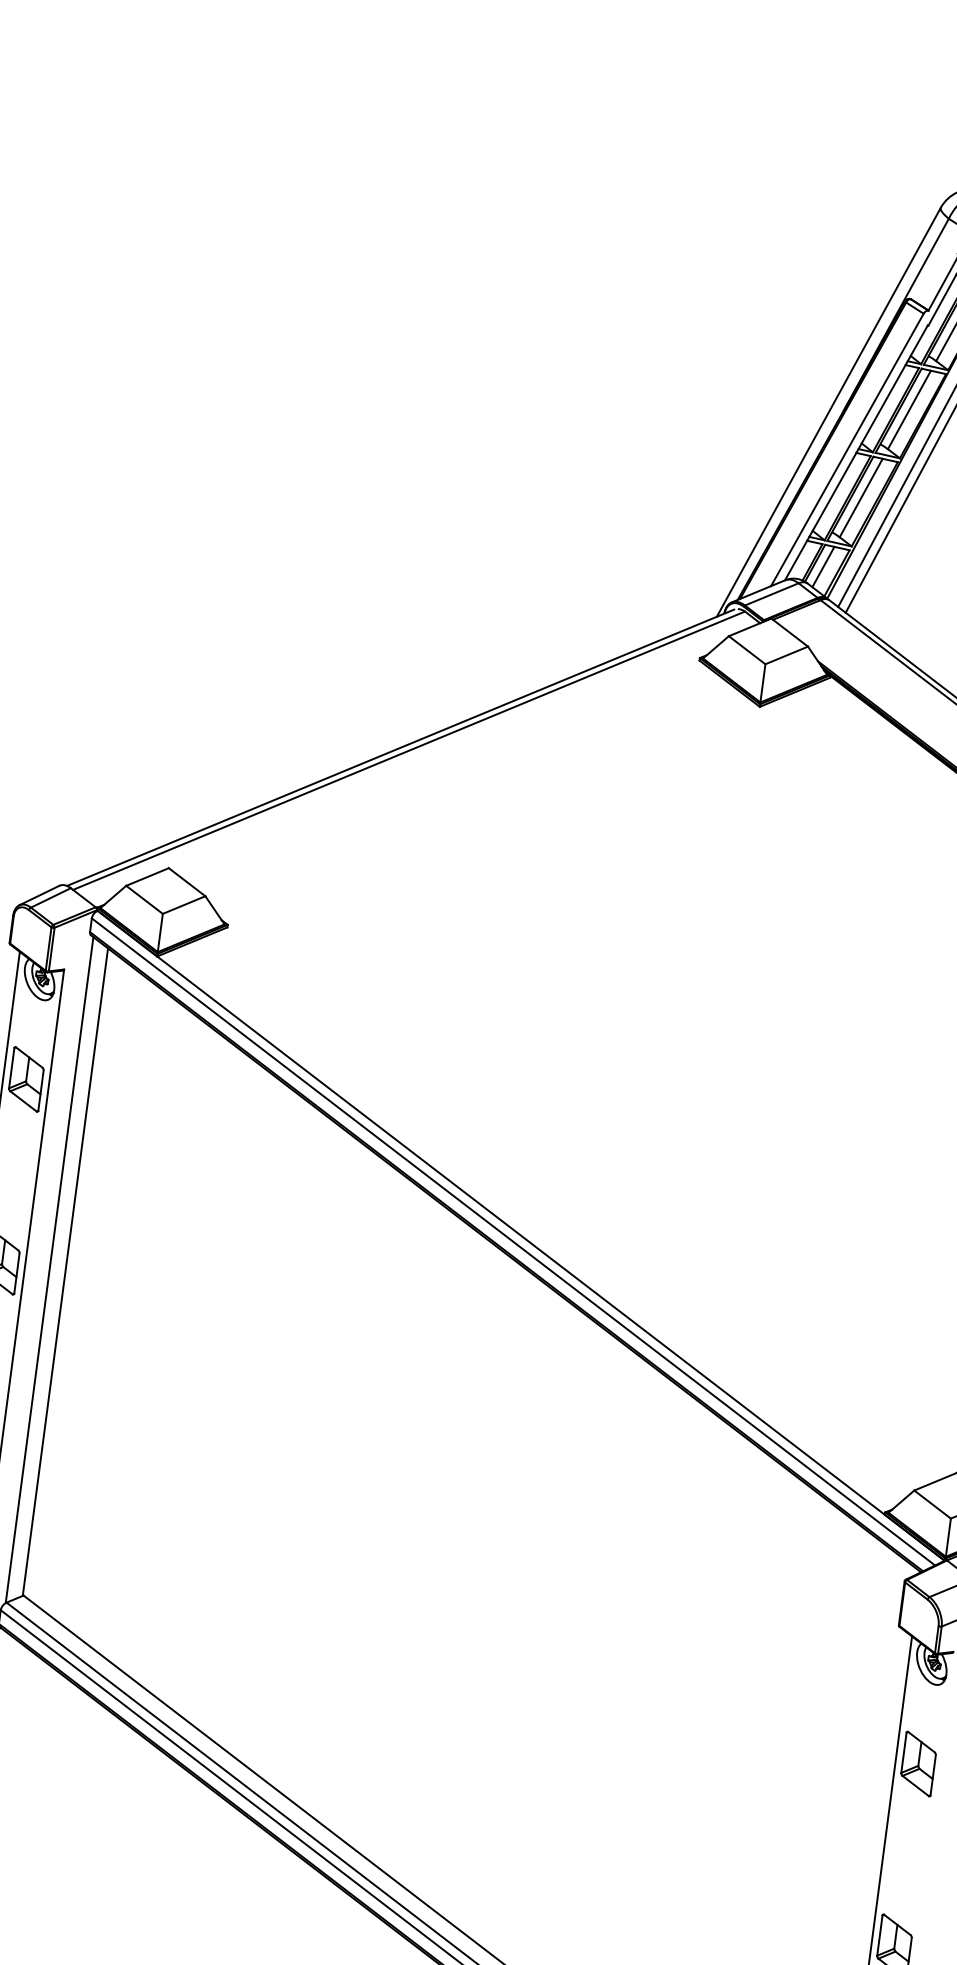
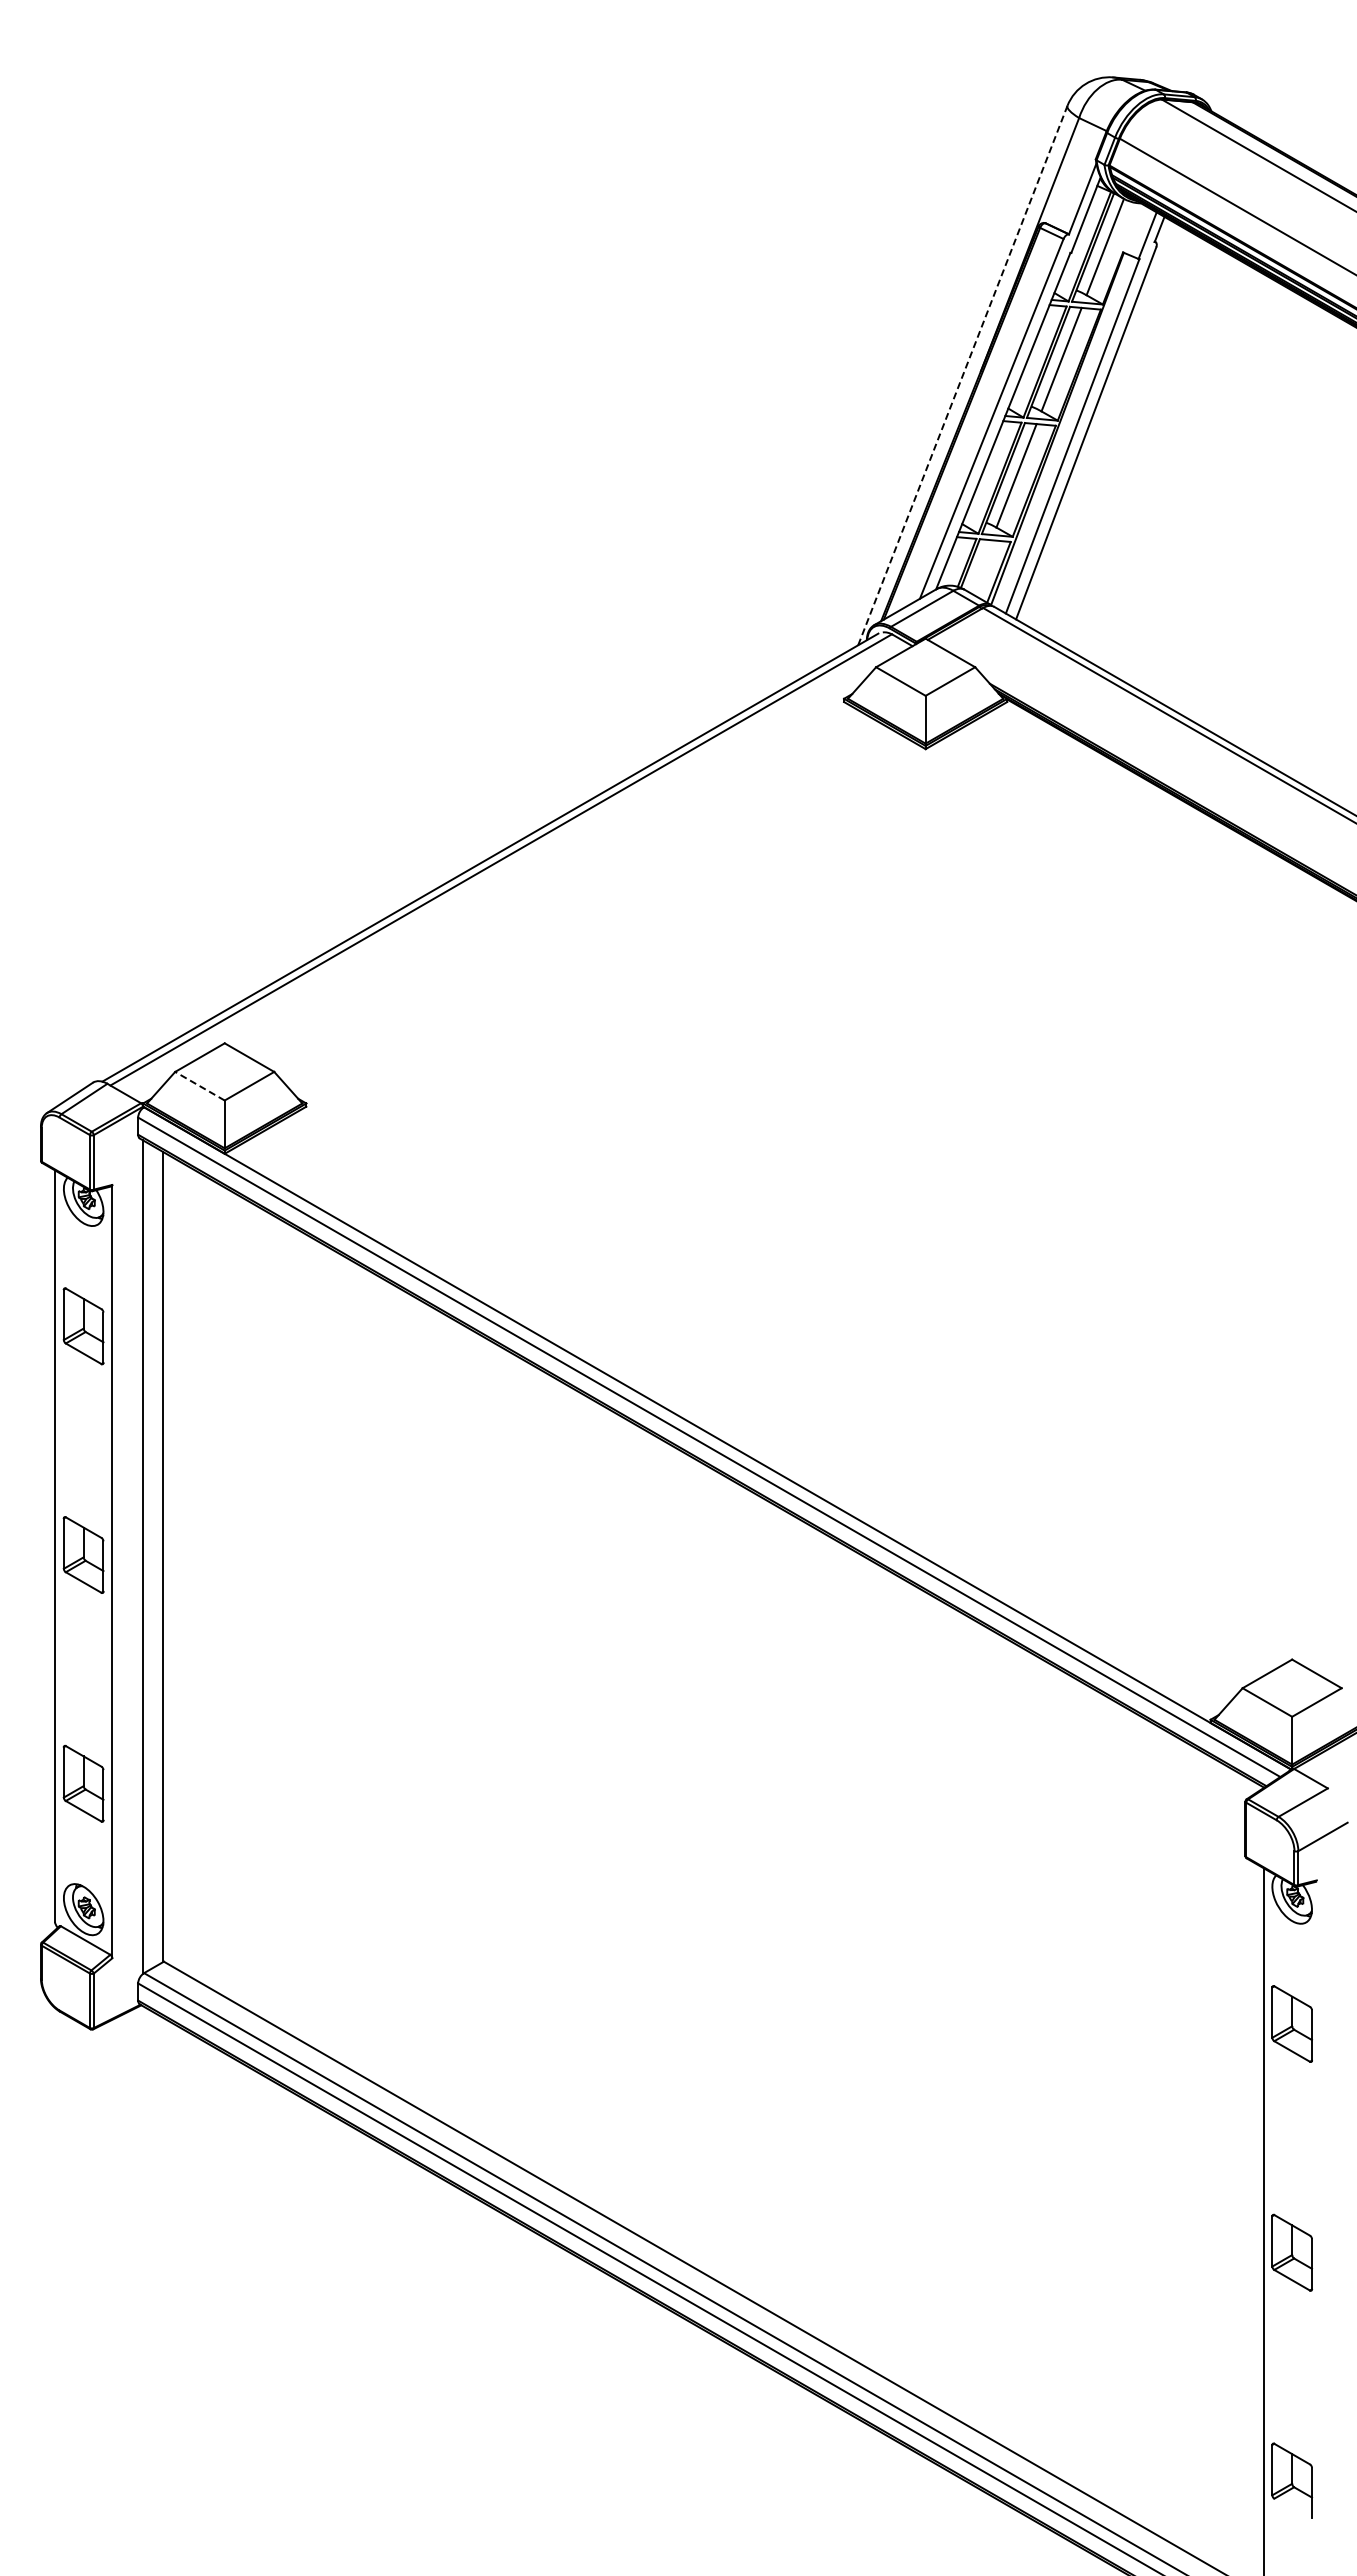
line: (829, 412) -> (963, 375), solid -> dashed
line: (822, 566) -> (980, 566), removed
line: (144, 900) -> (199, 1086), solid -> dashed

